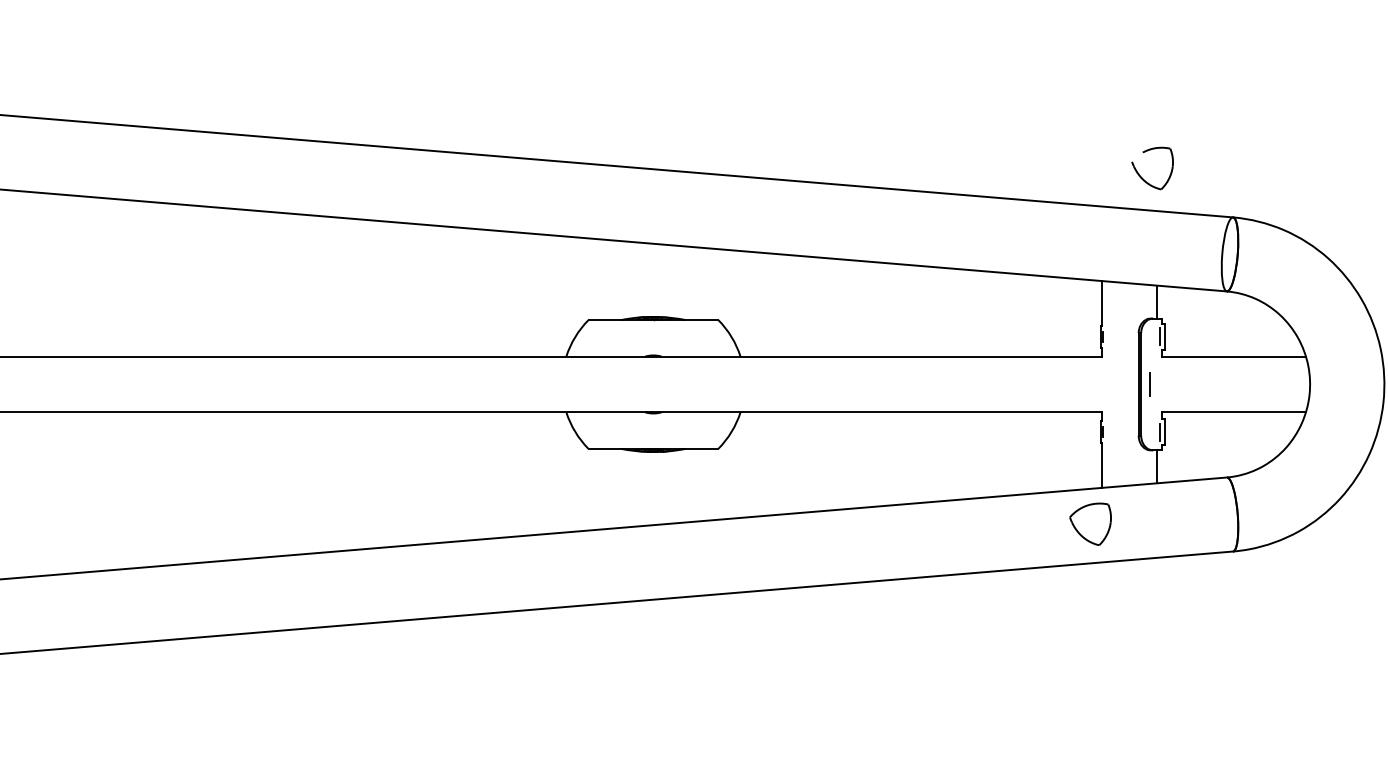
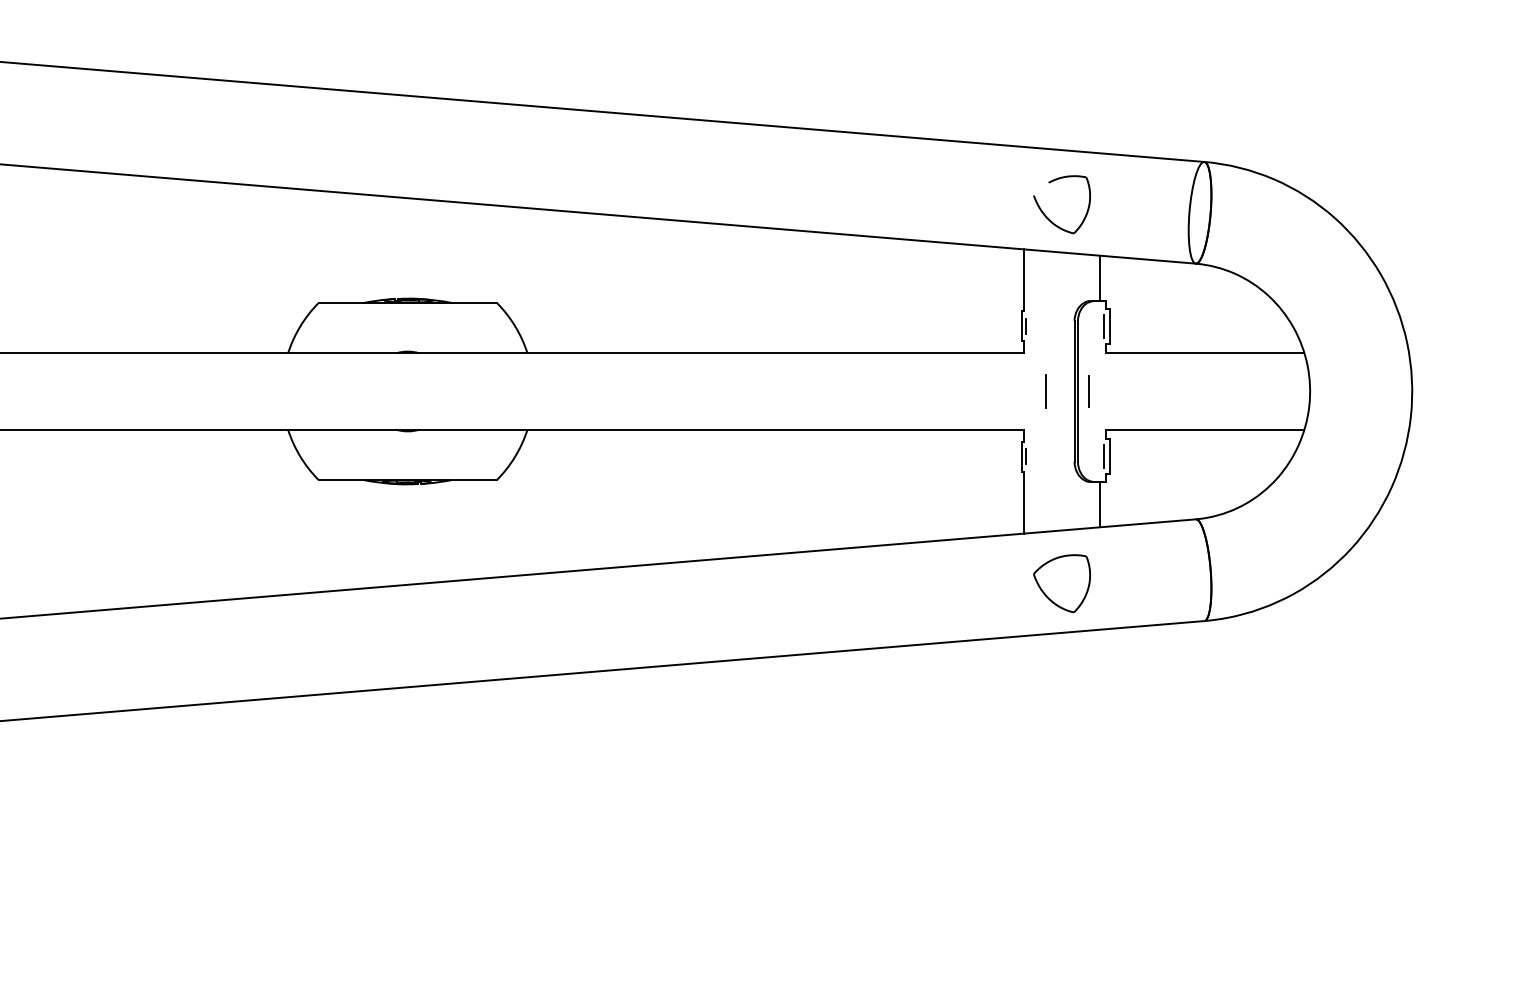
part: (1142, 177) -> (1048, 217), moved
line: (1117, 384) -> (1045, 391), added
part: (1090, 523) -> (1061, 582), moved

